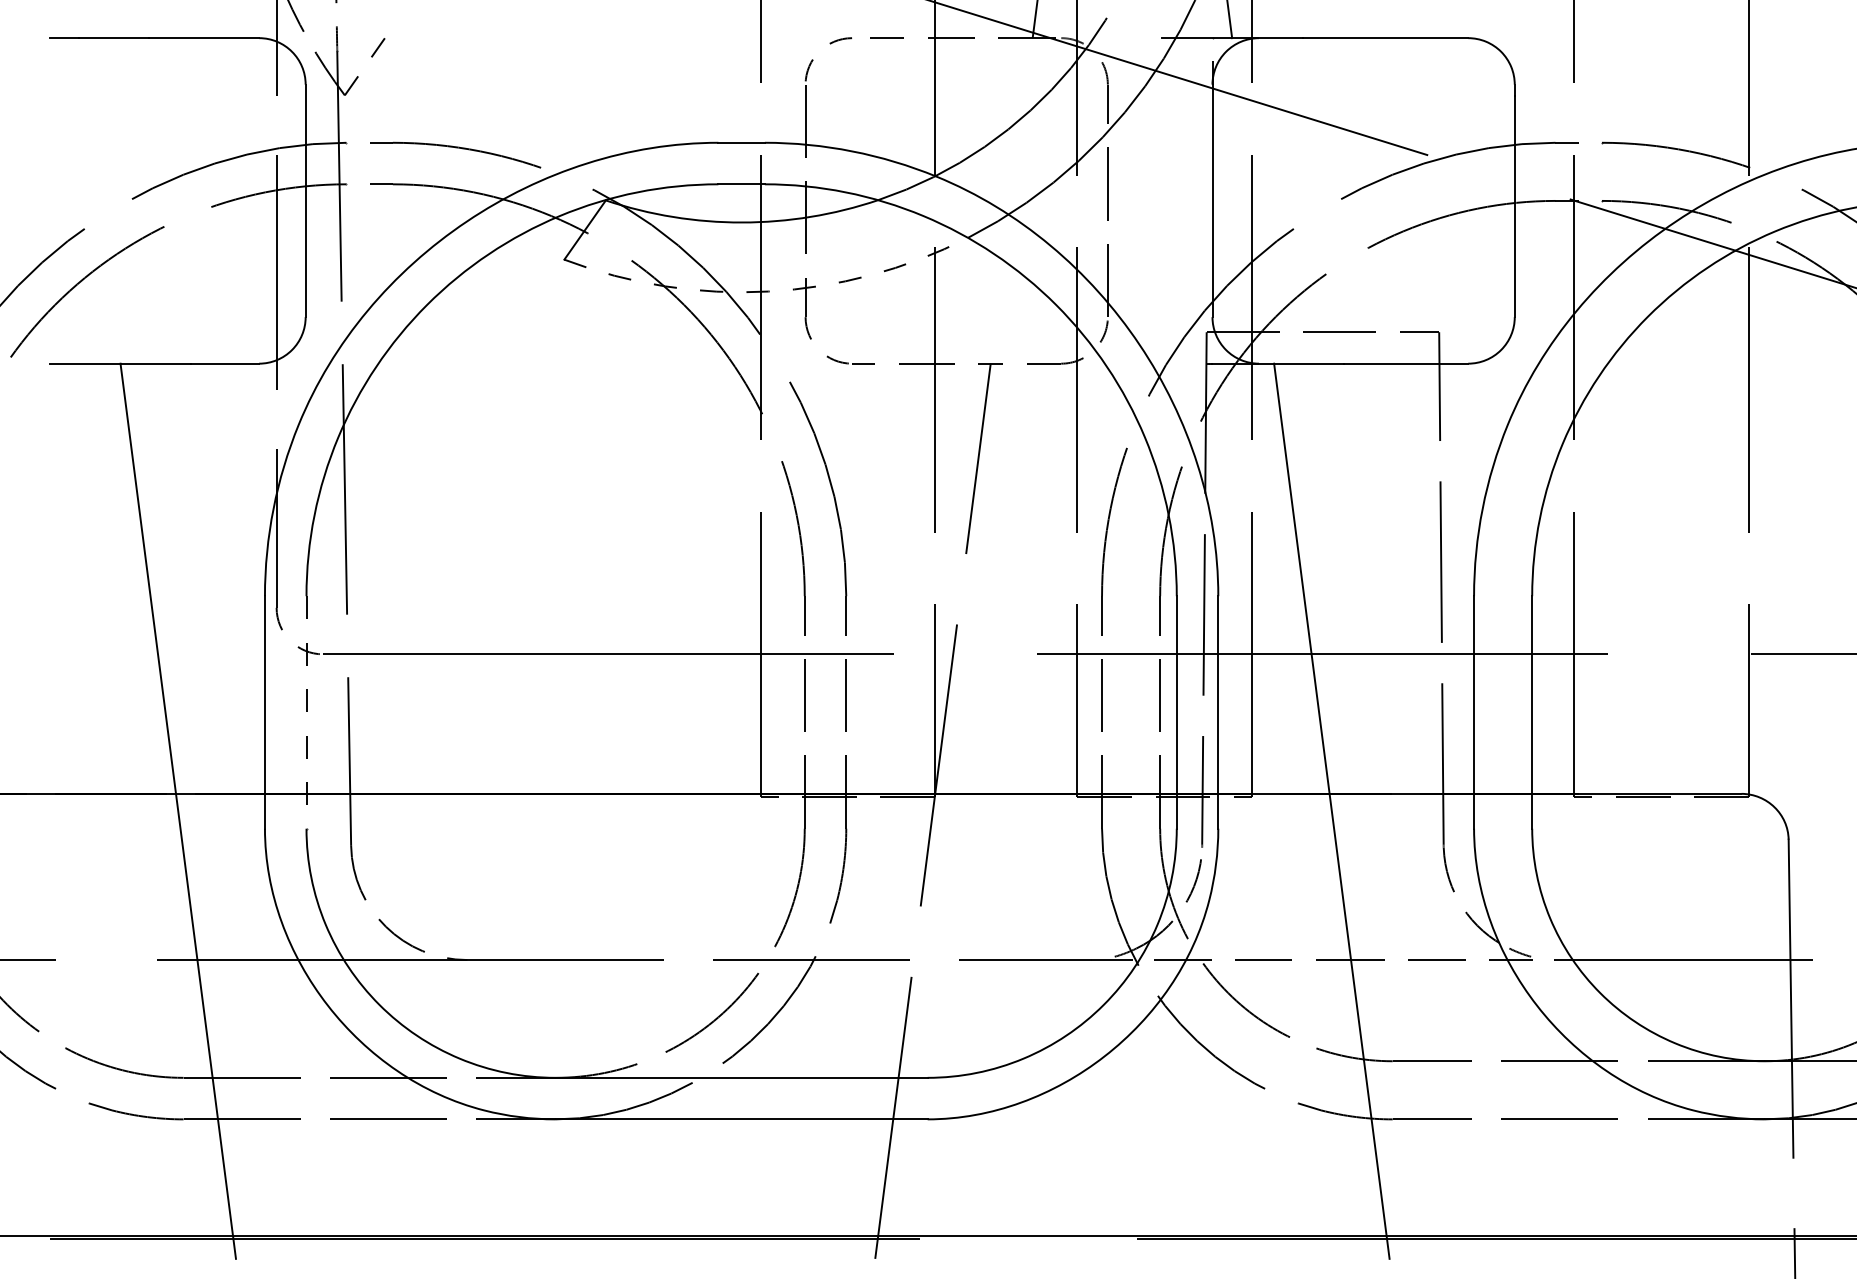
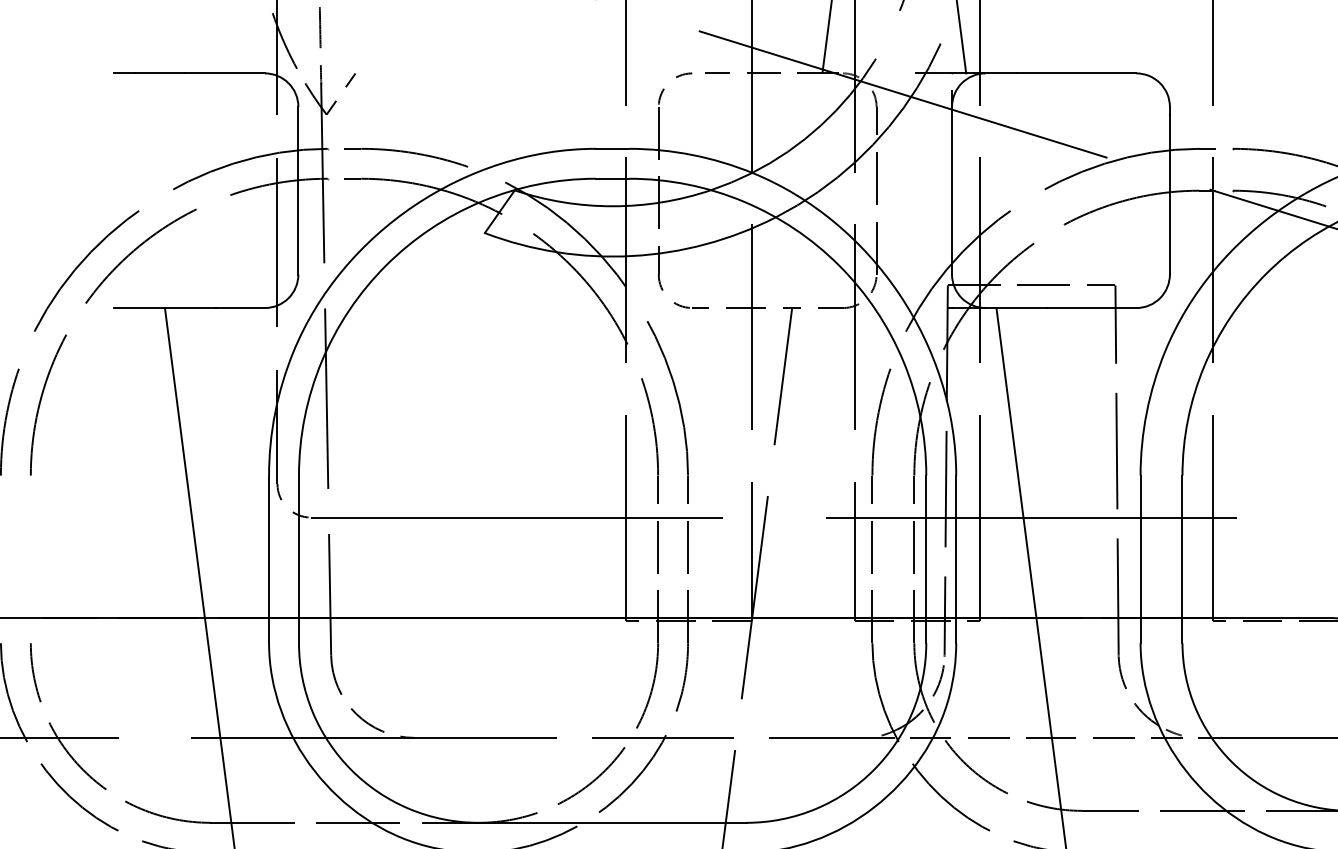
arc: (768, 291) -> (632, 256), dashed -> solid
line: (306, 712) -> (298, 559), dashed -> solid

